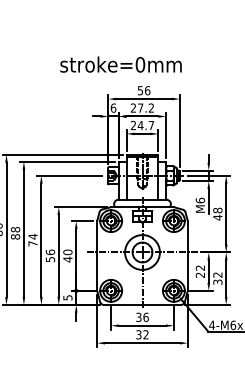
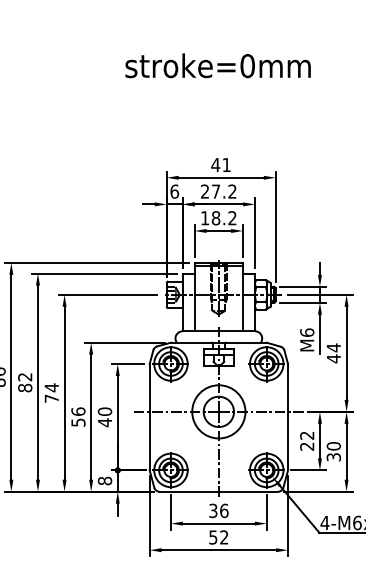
text: (120, 64) -> (217, 65), moved
text: (143, 90) -> (220, 164), 56 -> 41
text: (142, 125) -> (218, 218), 24.7 -> 18.2
text: (217, 210) -> (333, 347), 48 -> 44
text: (15, 229) -> (25, 376), 88 -> 82
text: (217, 274) -> (333, 445), 32 -> 30
text: (67, 297) -> (104, 480), 5 -> 8
text: (138, 333) -> (212, 535), 32 -> 52

